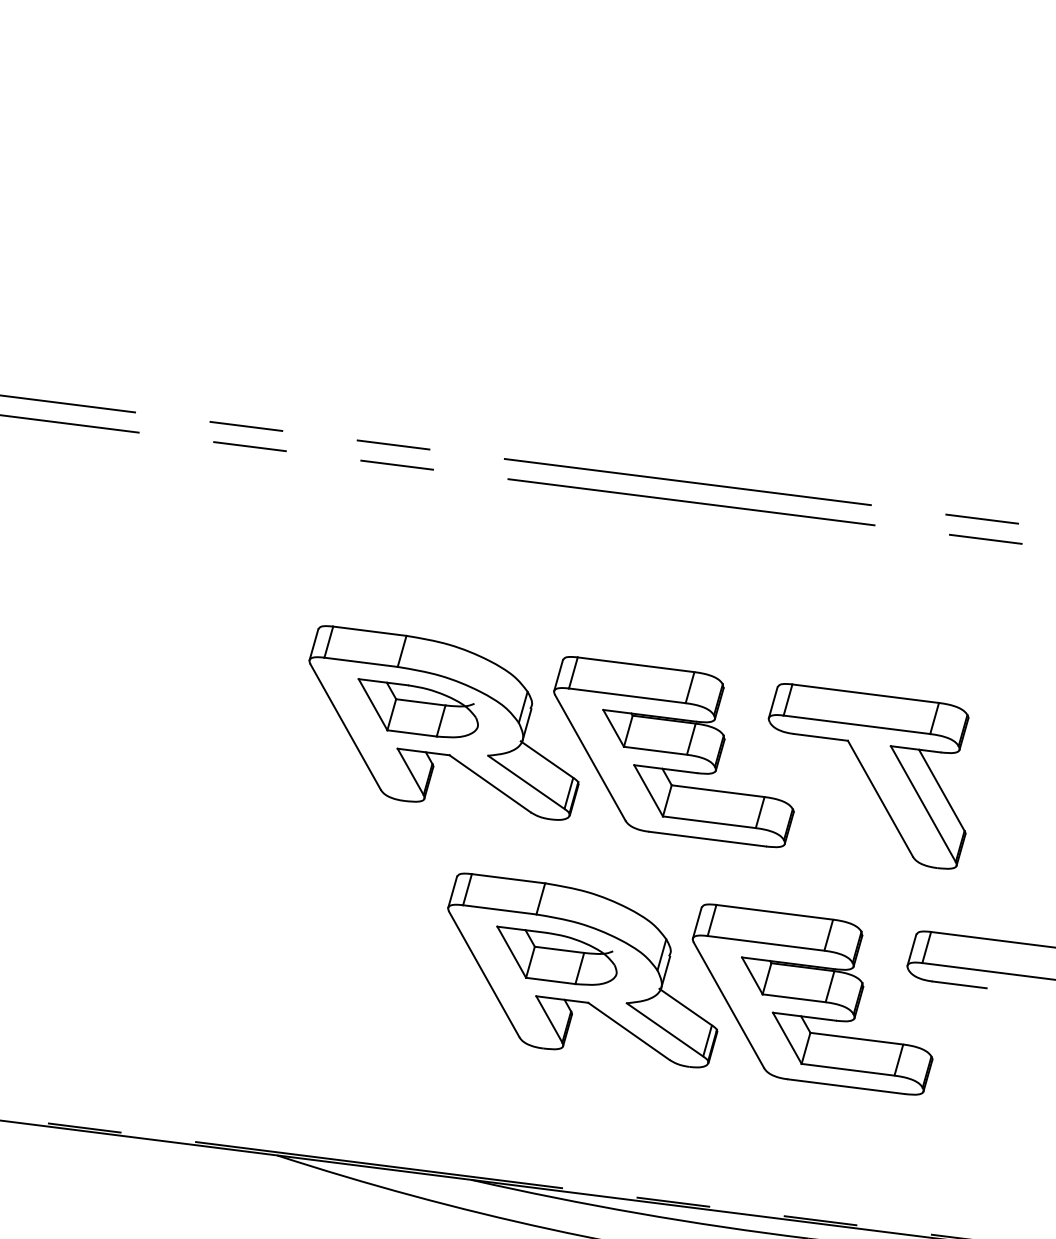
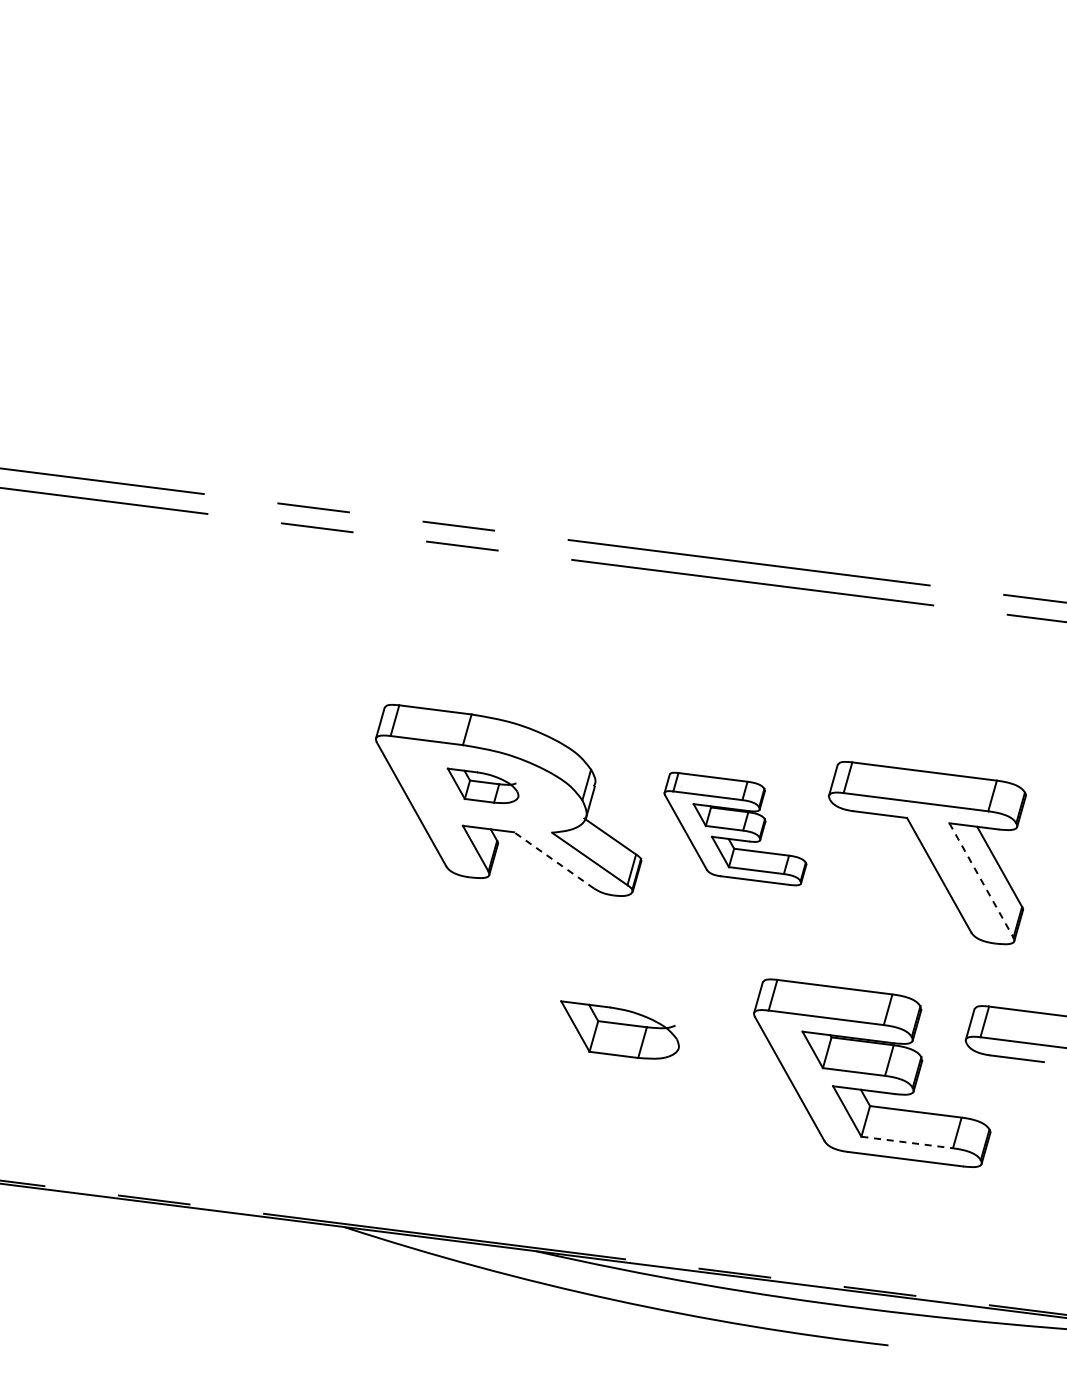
part: (417, 707) -> (482, 785), size x0.6
part: (674, 751) -> (735, 828), size x0.6
line: (490, 783) -> (554, 860), solid -> dashed
line: (923, 804) -> (981, 880), solid -> dashed
part: (582, 970) -> (645, 1044), removed
line: (848, 1069) -> (907, 1142), solid -> dashed

